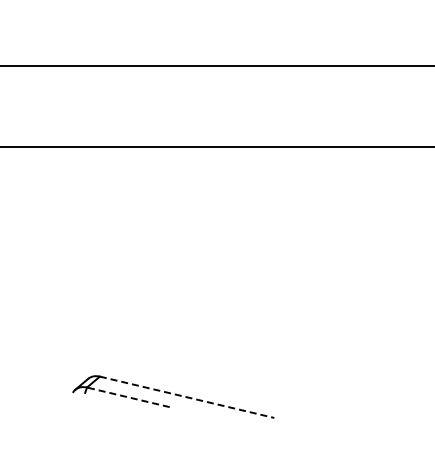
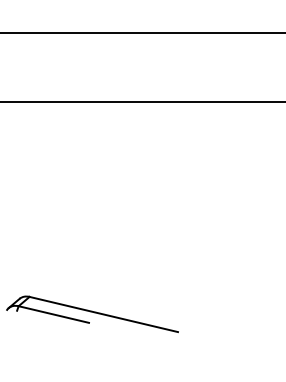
line: (127, 397) -> (53, 314), dashed -> solid
line: (187, 397) -> (104, 314), dashed -> solid

